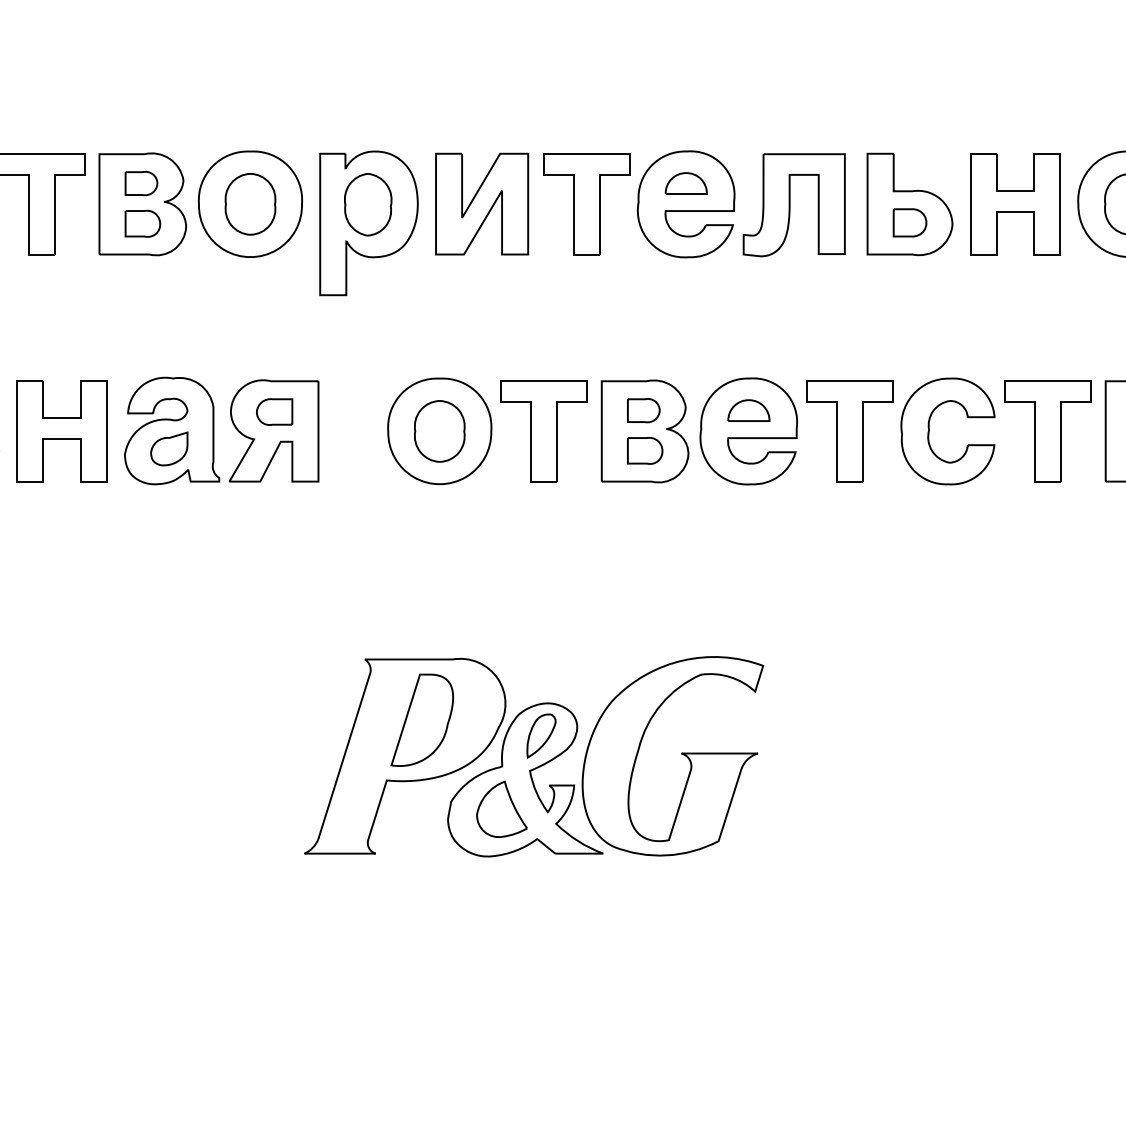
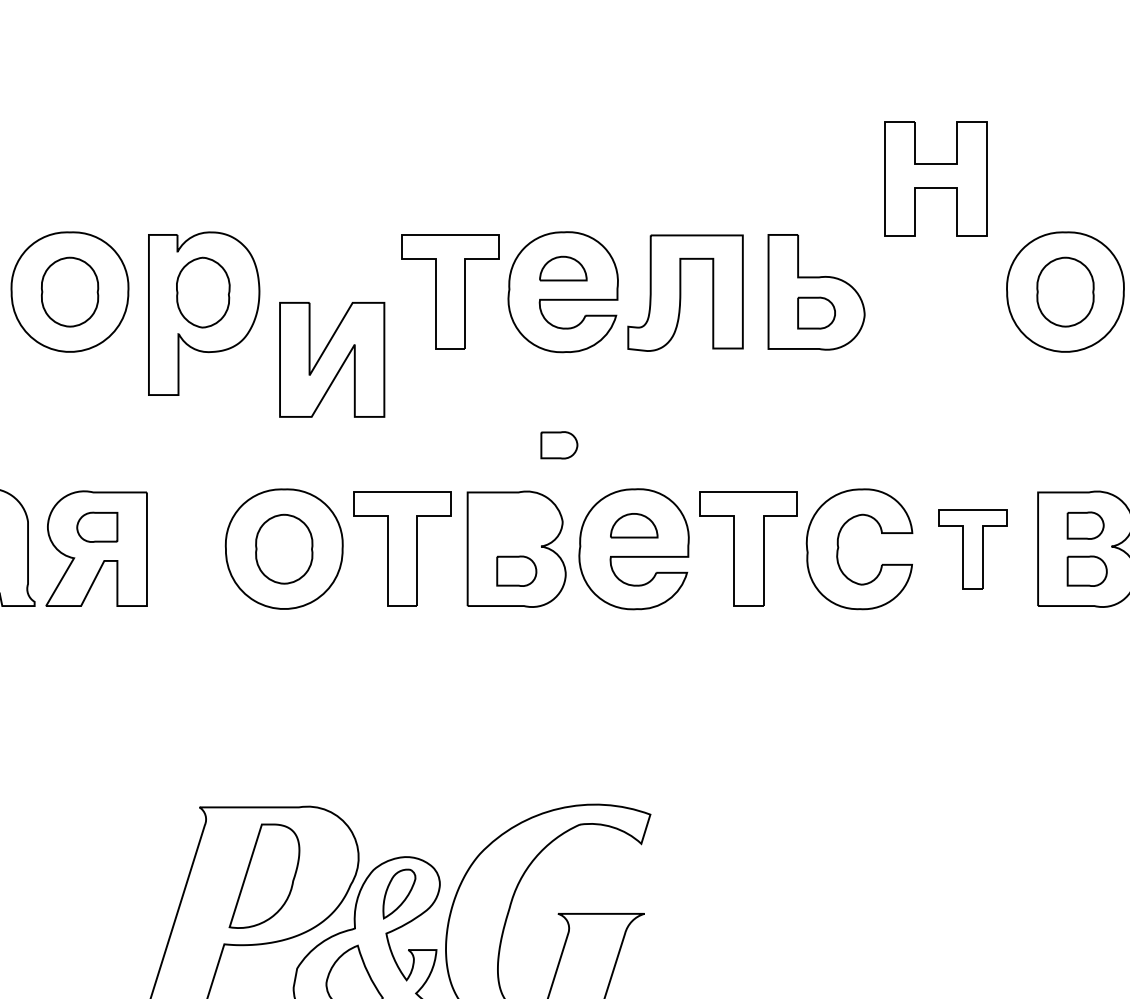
part: (482, 203) -> (332, 359), moved
part: (1015, 204) -> (936, 179), moved
part: (643, 410) -> (559, 445), moved
part: (1047, 431) -> (972, 549), size x0.7

